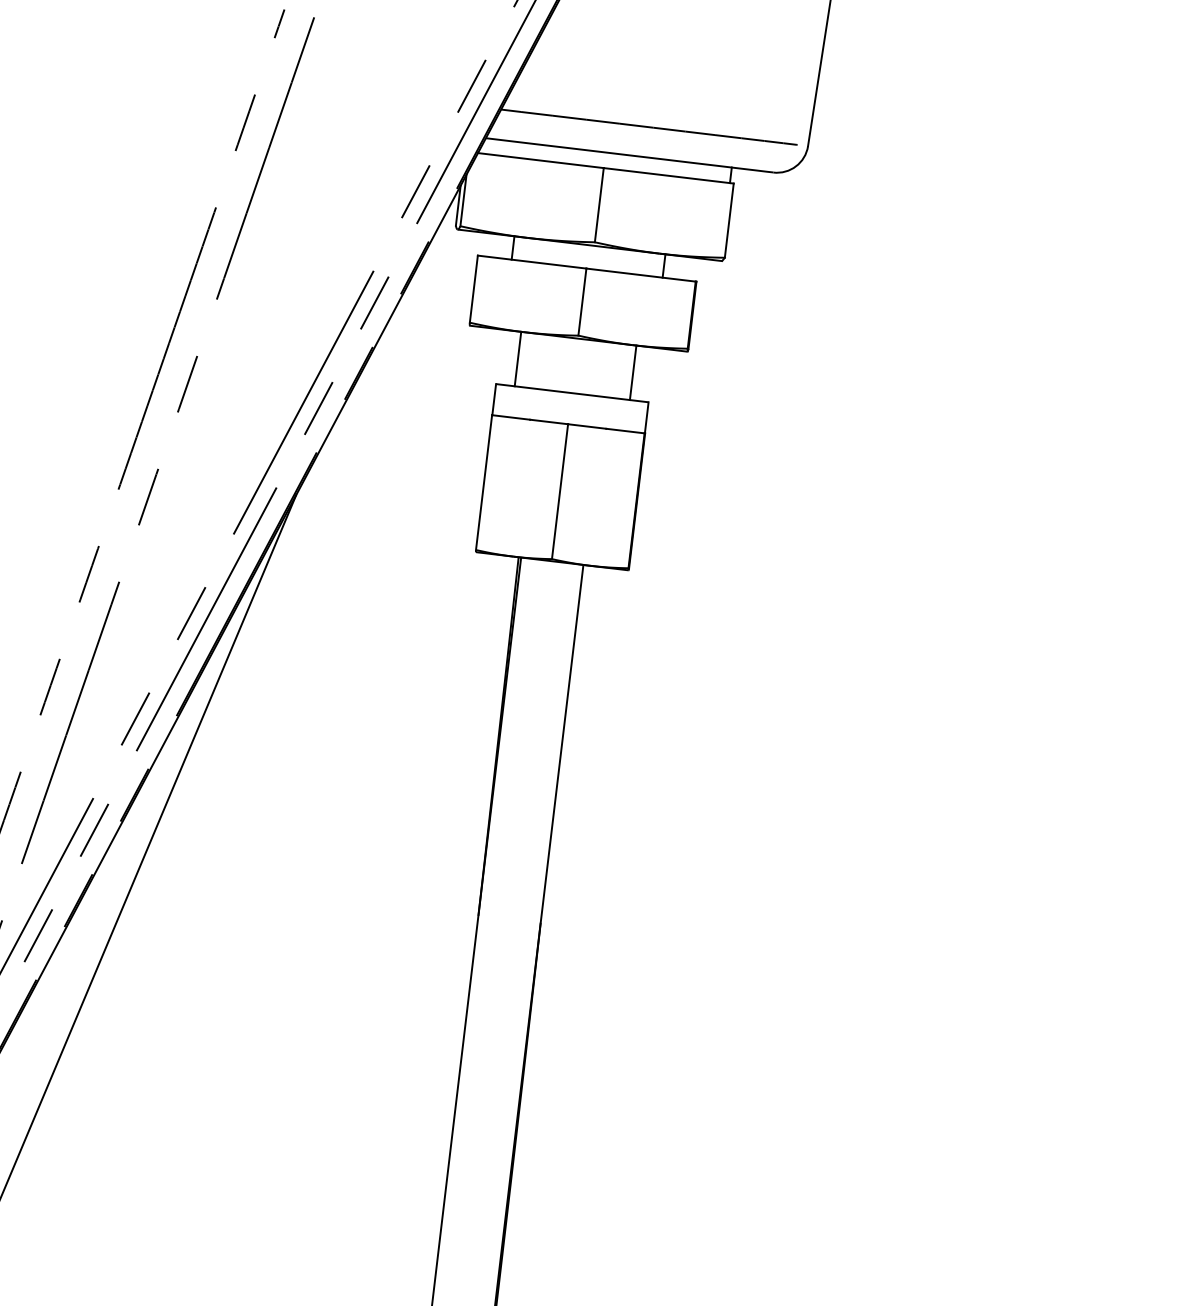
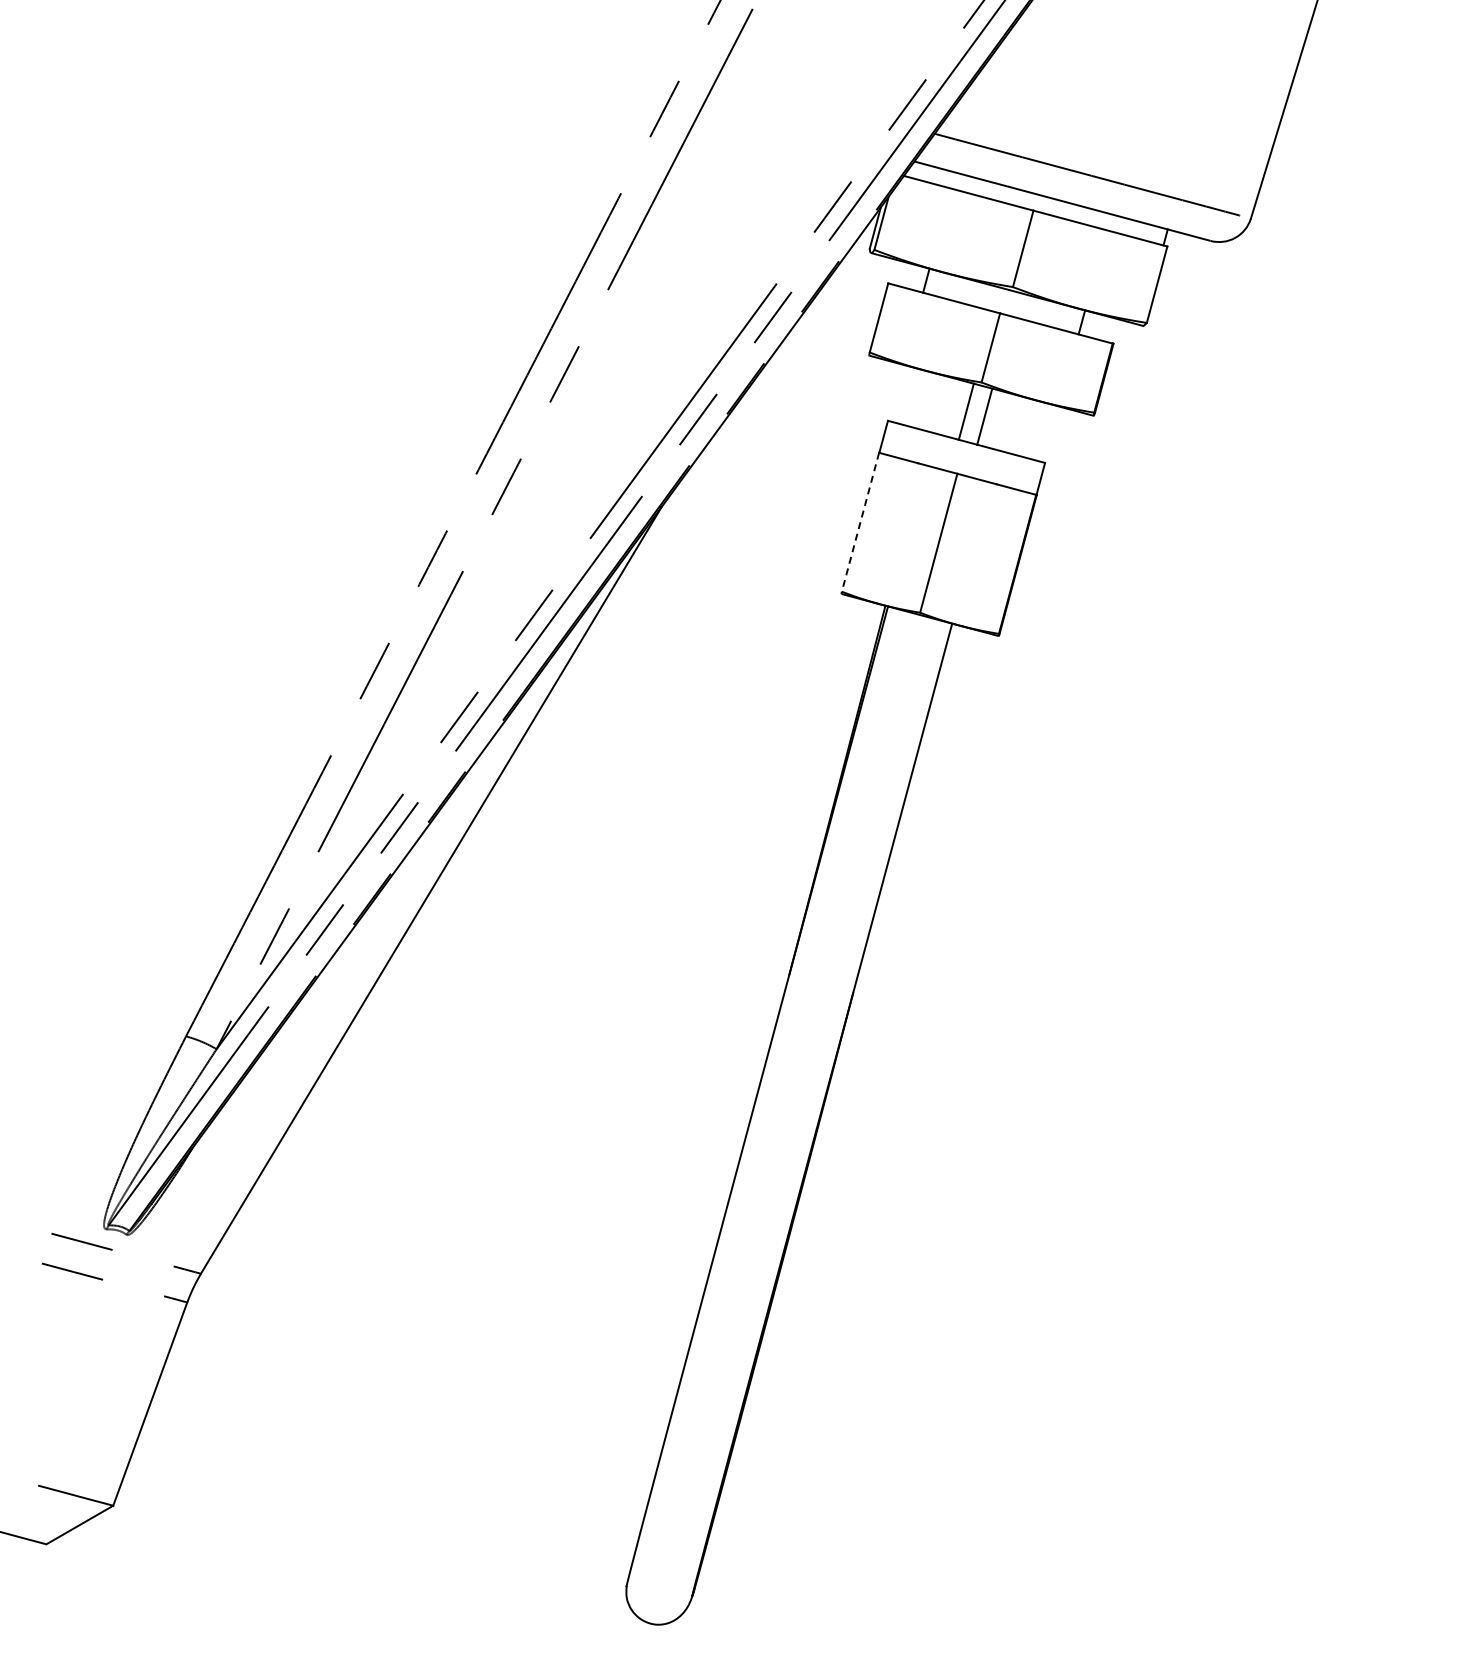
line: (517, 358) -> (984, 416), moved
line: (632, 372) -> (965, 411), moved
line: (484, 482) -> (860, 522), solid -> dashed

